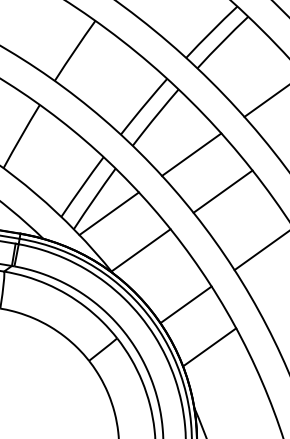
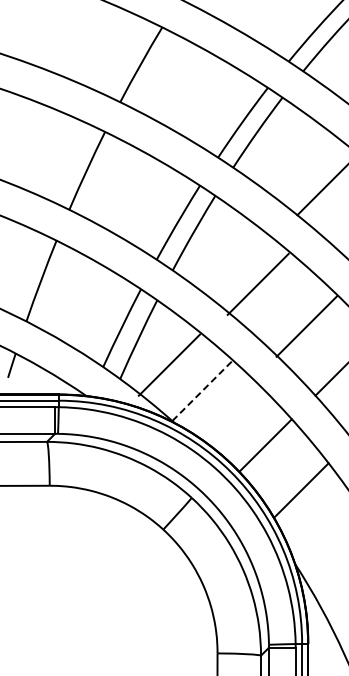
line: (191, 153) -> (257, 283), moved
line: (222, 191) -> (306, 326), moved
line: (108, 213) -> (168, 364), moved
line: (140, 250) -> (202, 390), solid -> dashed

